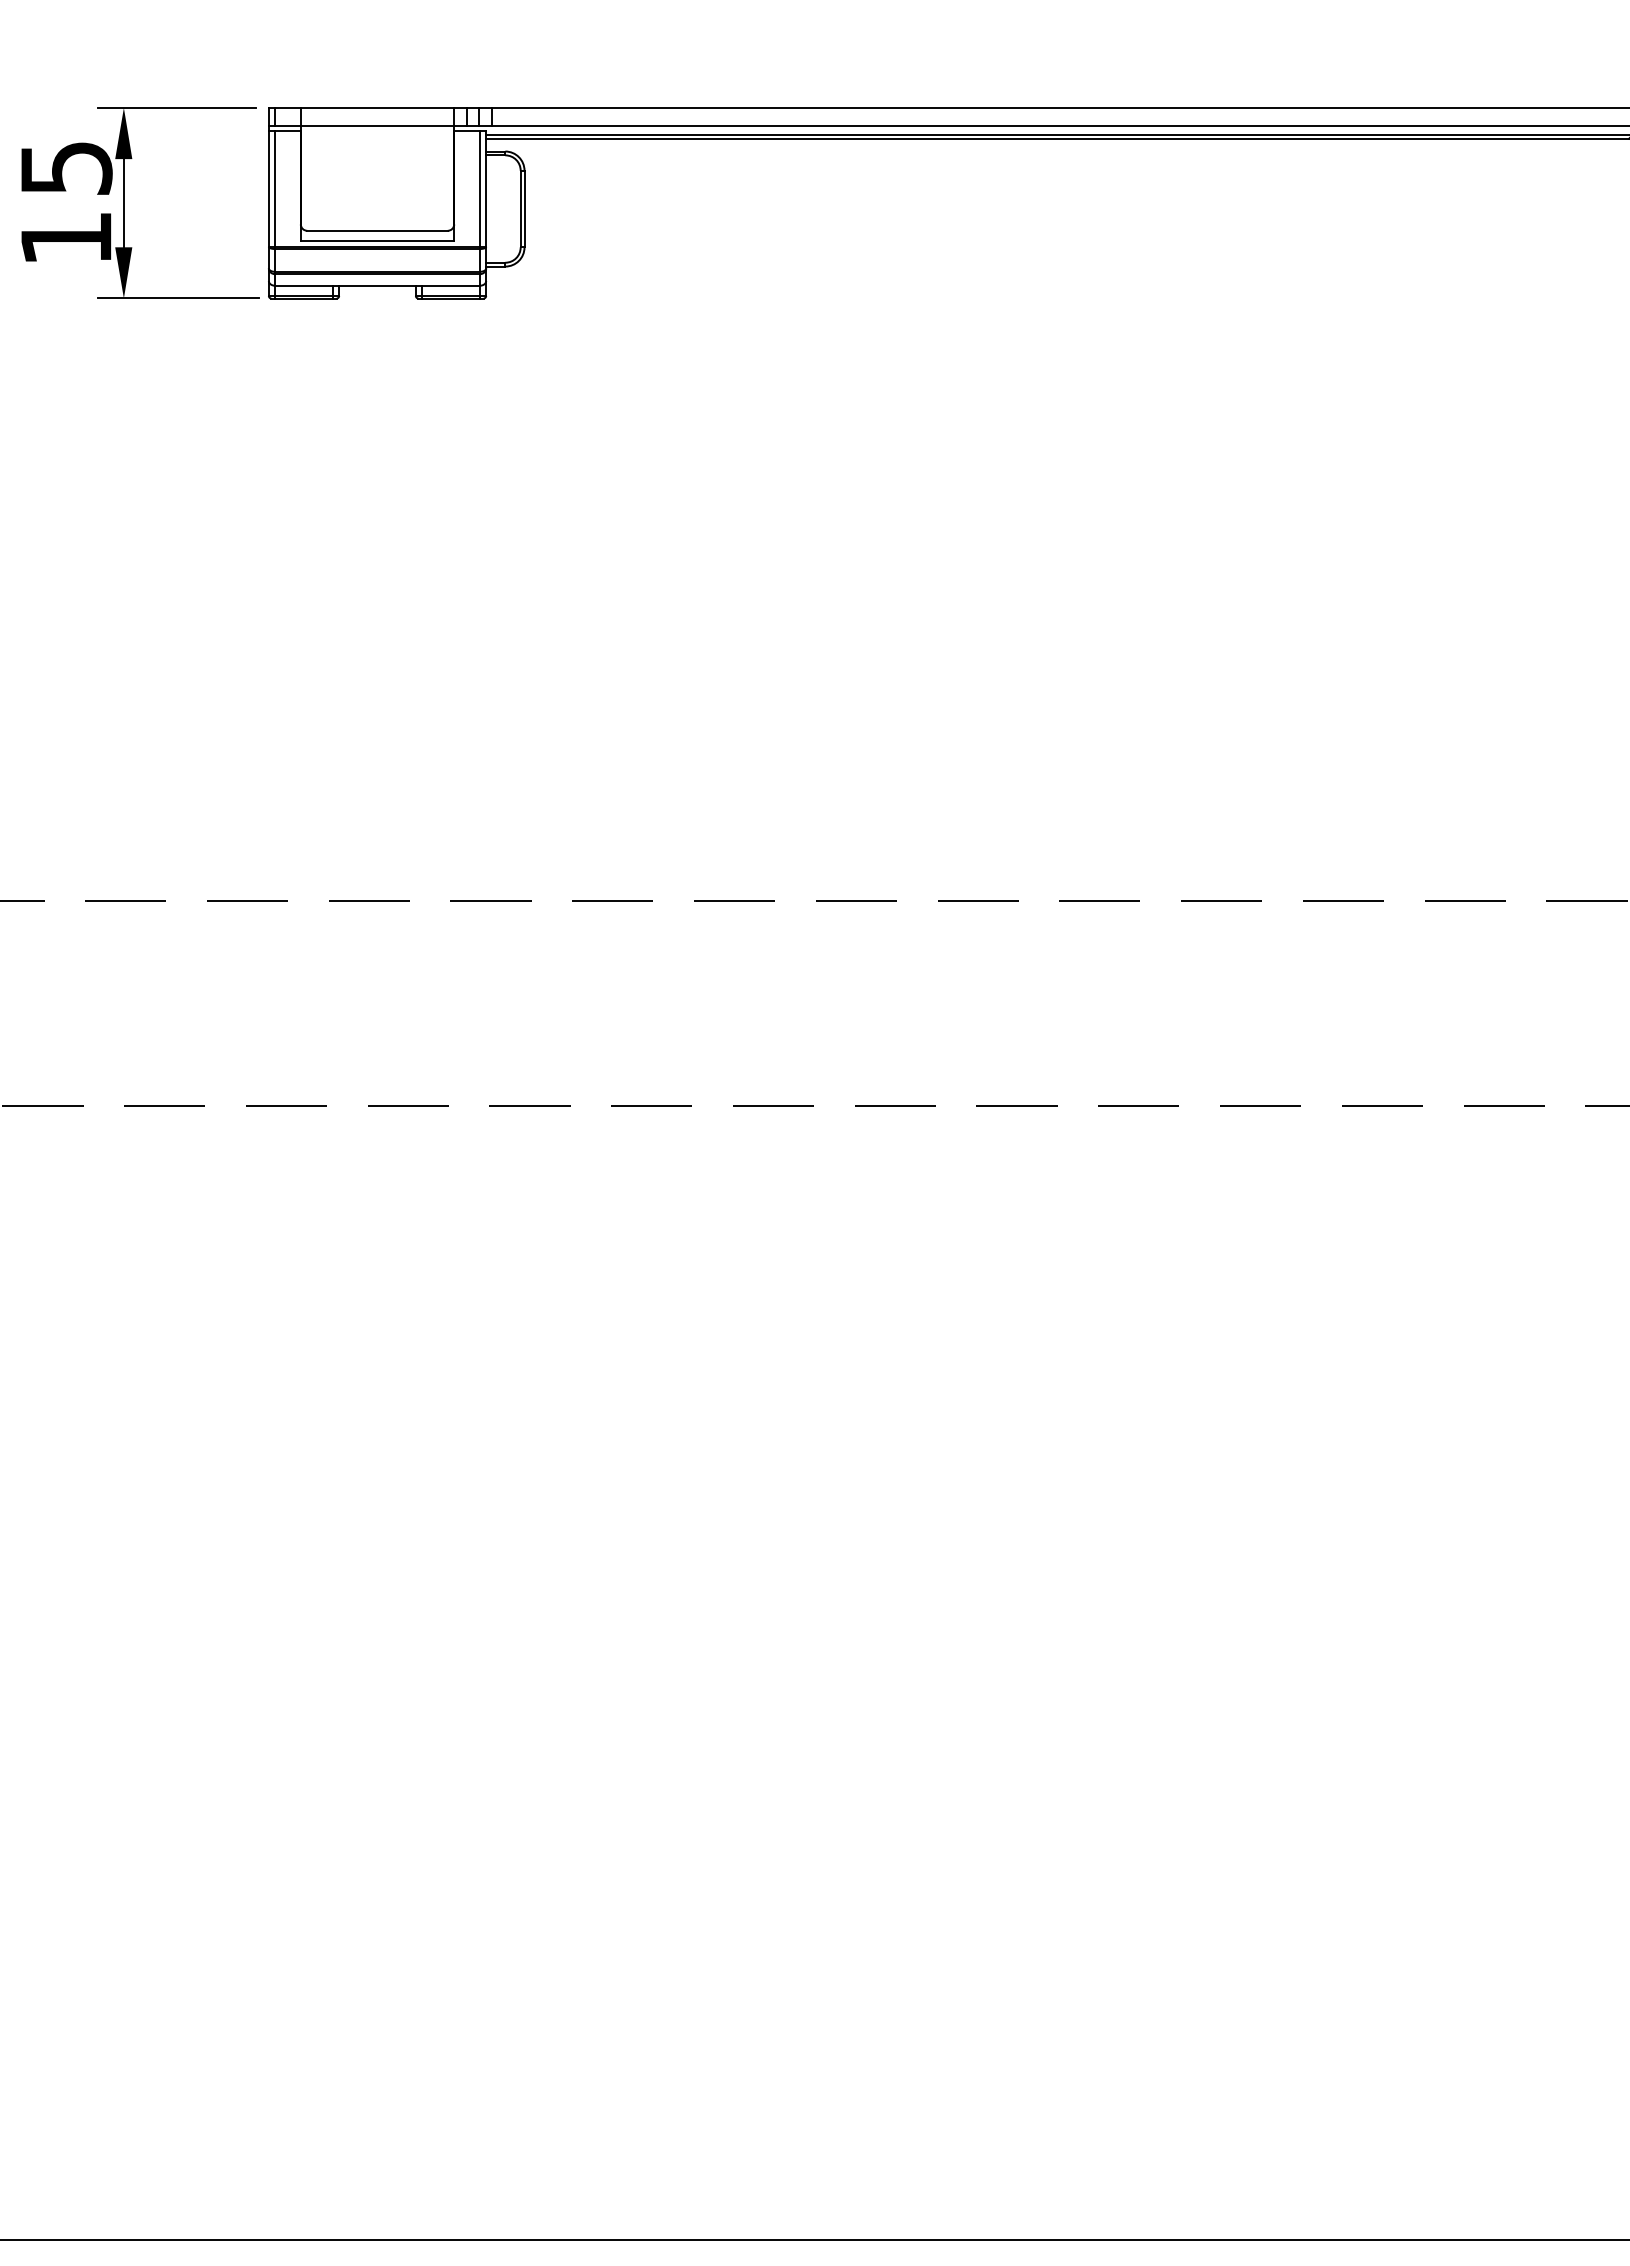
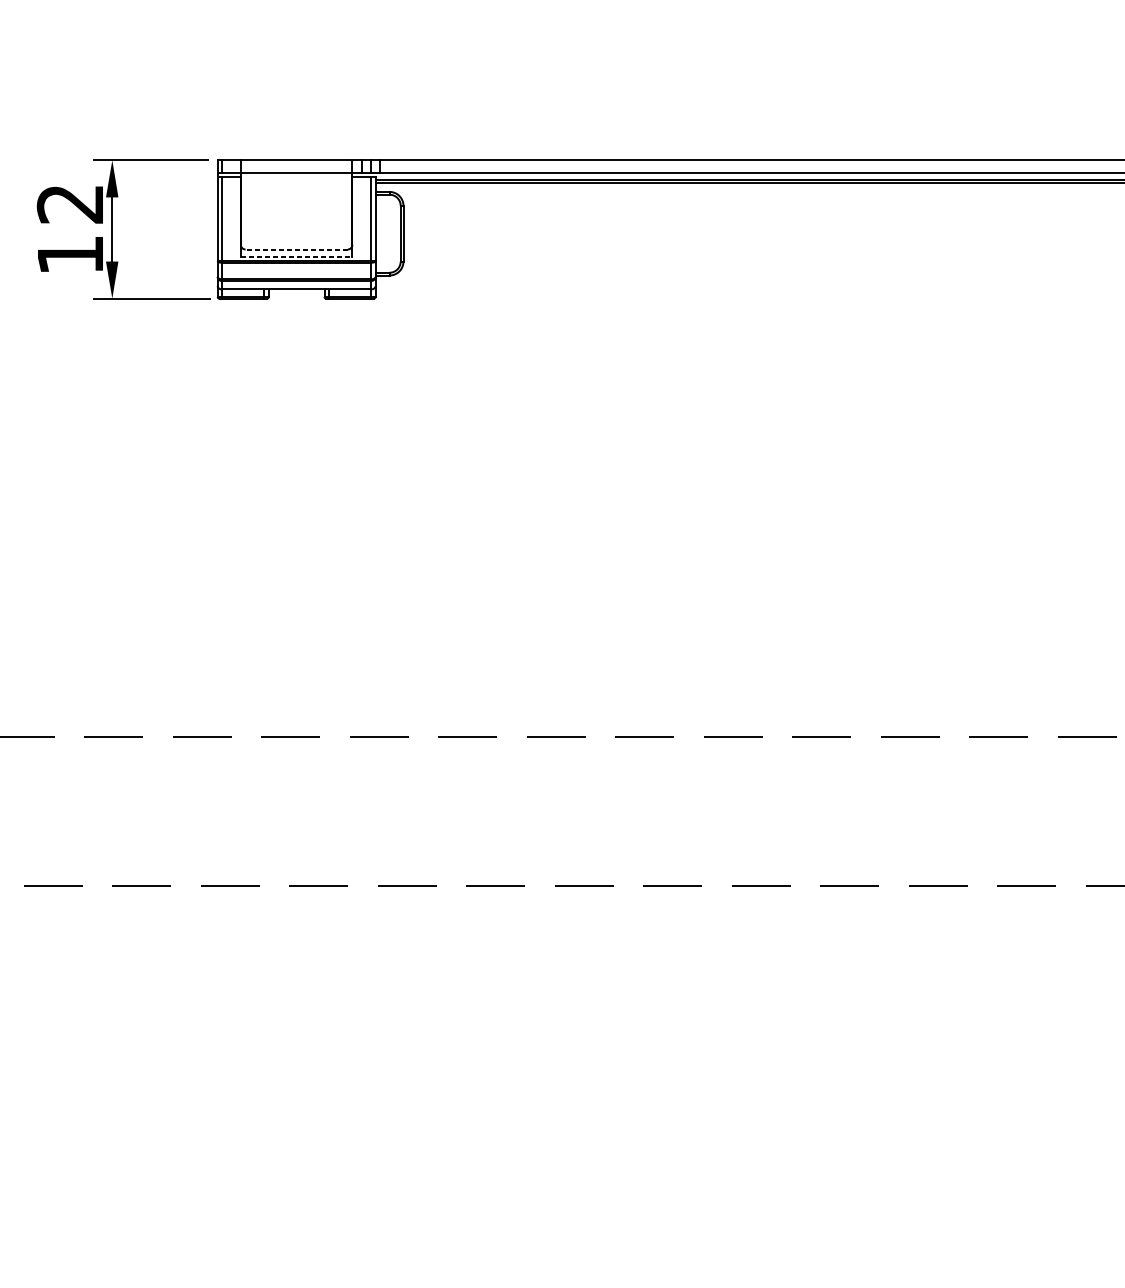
text: (66, 168) -> (70, 204), 15 -> 12
line: (377, 230) -> (296, 249), solid -> dashed
line: (378, 241) -> (297, 257), solid -> dashed

